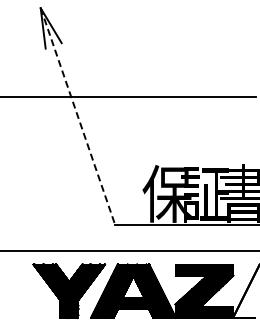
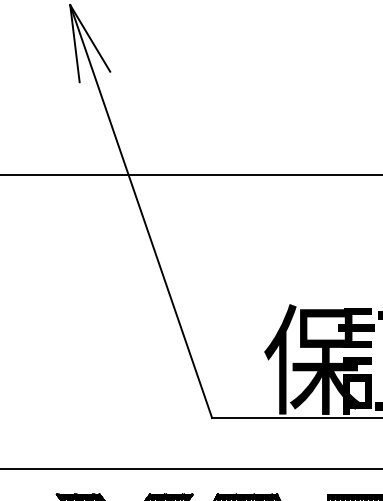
line: (78, 116) -> (142, 211), dashed -> solid

